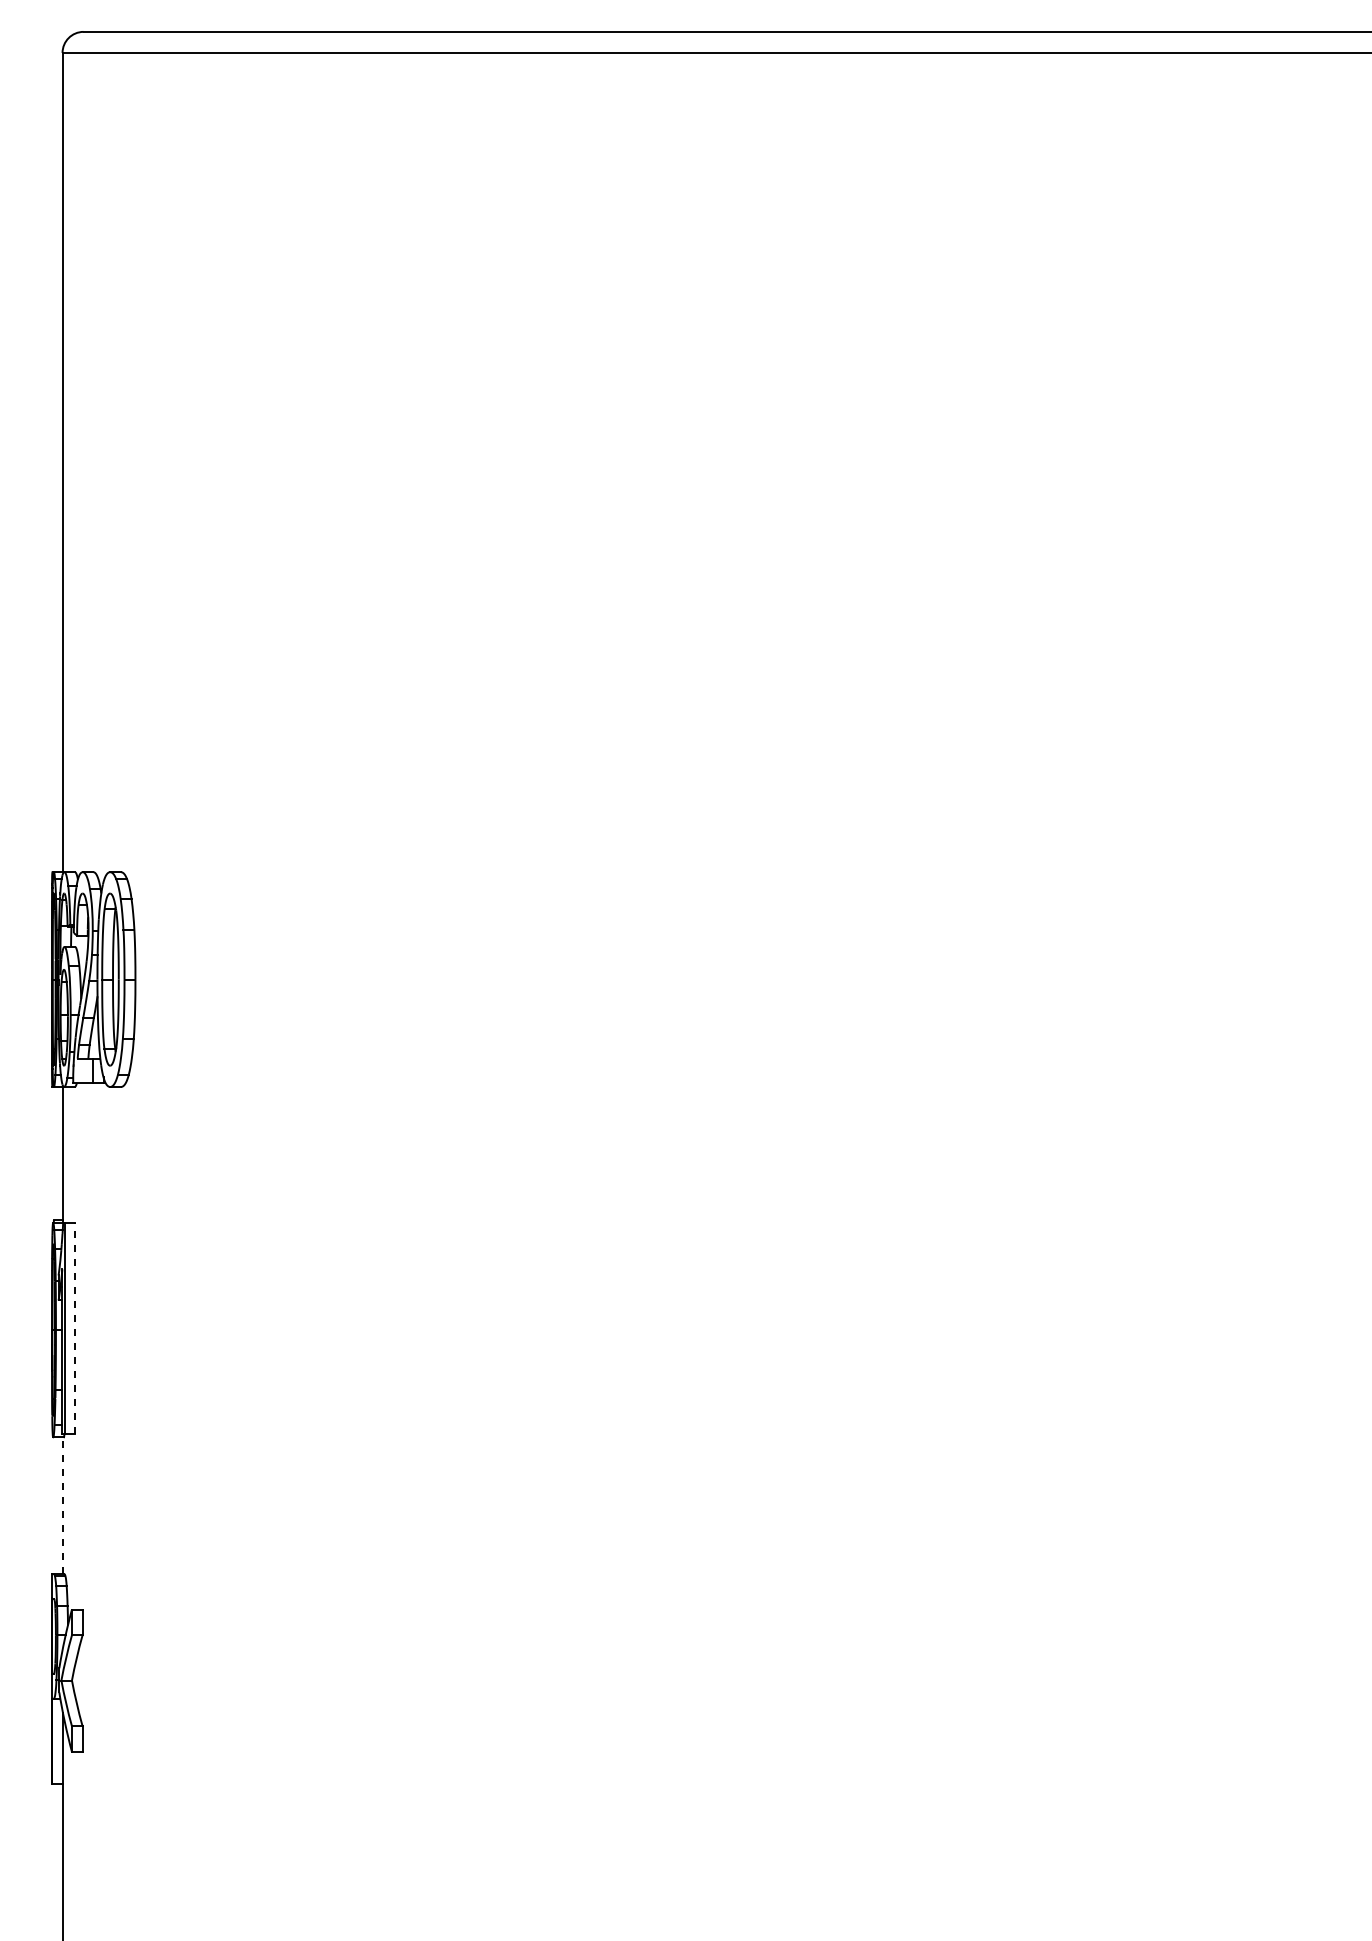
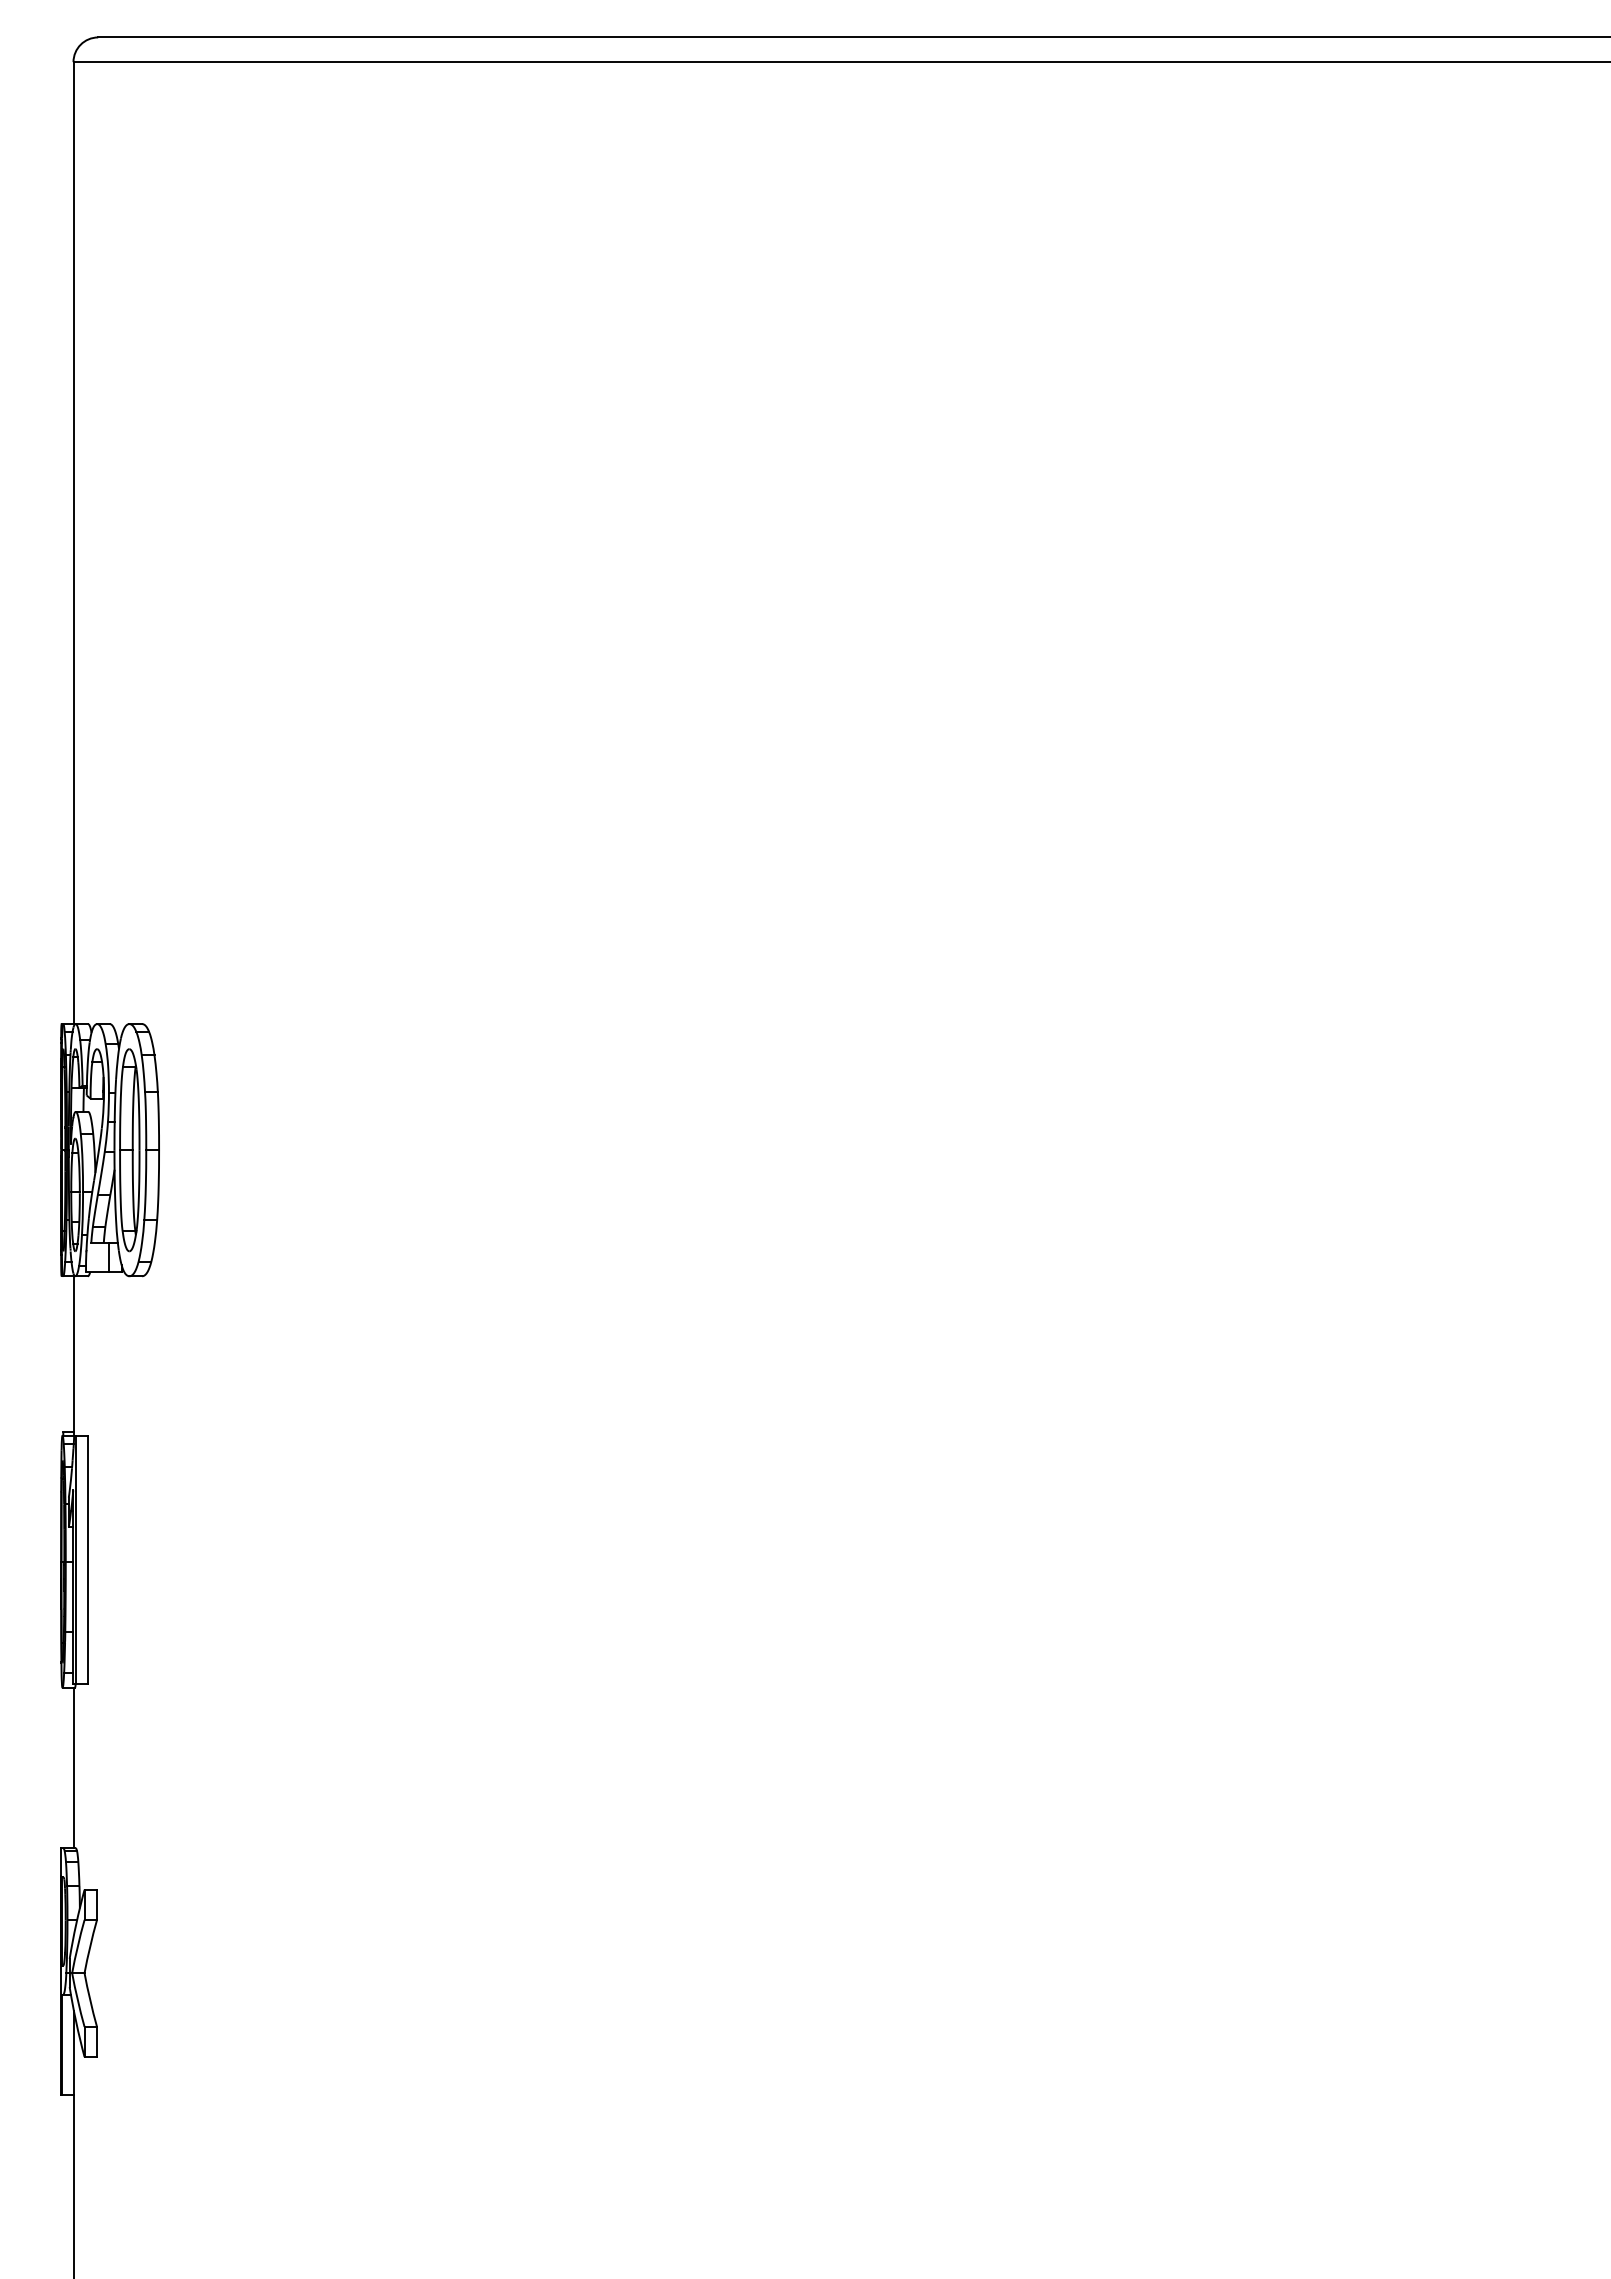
line: (75, 1328) -> (88, 1559), dashed -> solid
line: (62, 1505) -> (73, 1767), dashed -> solid

